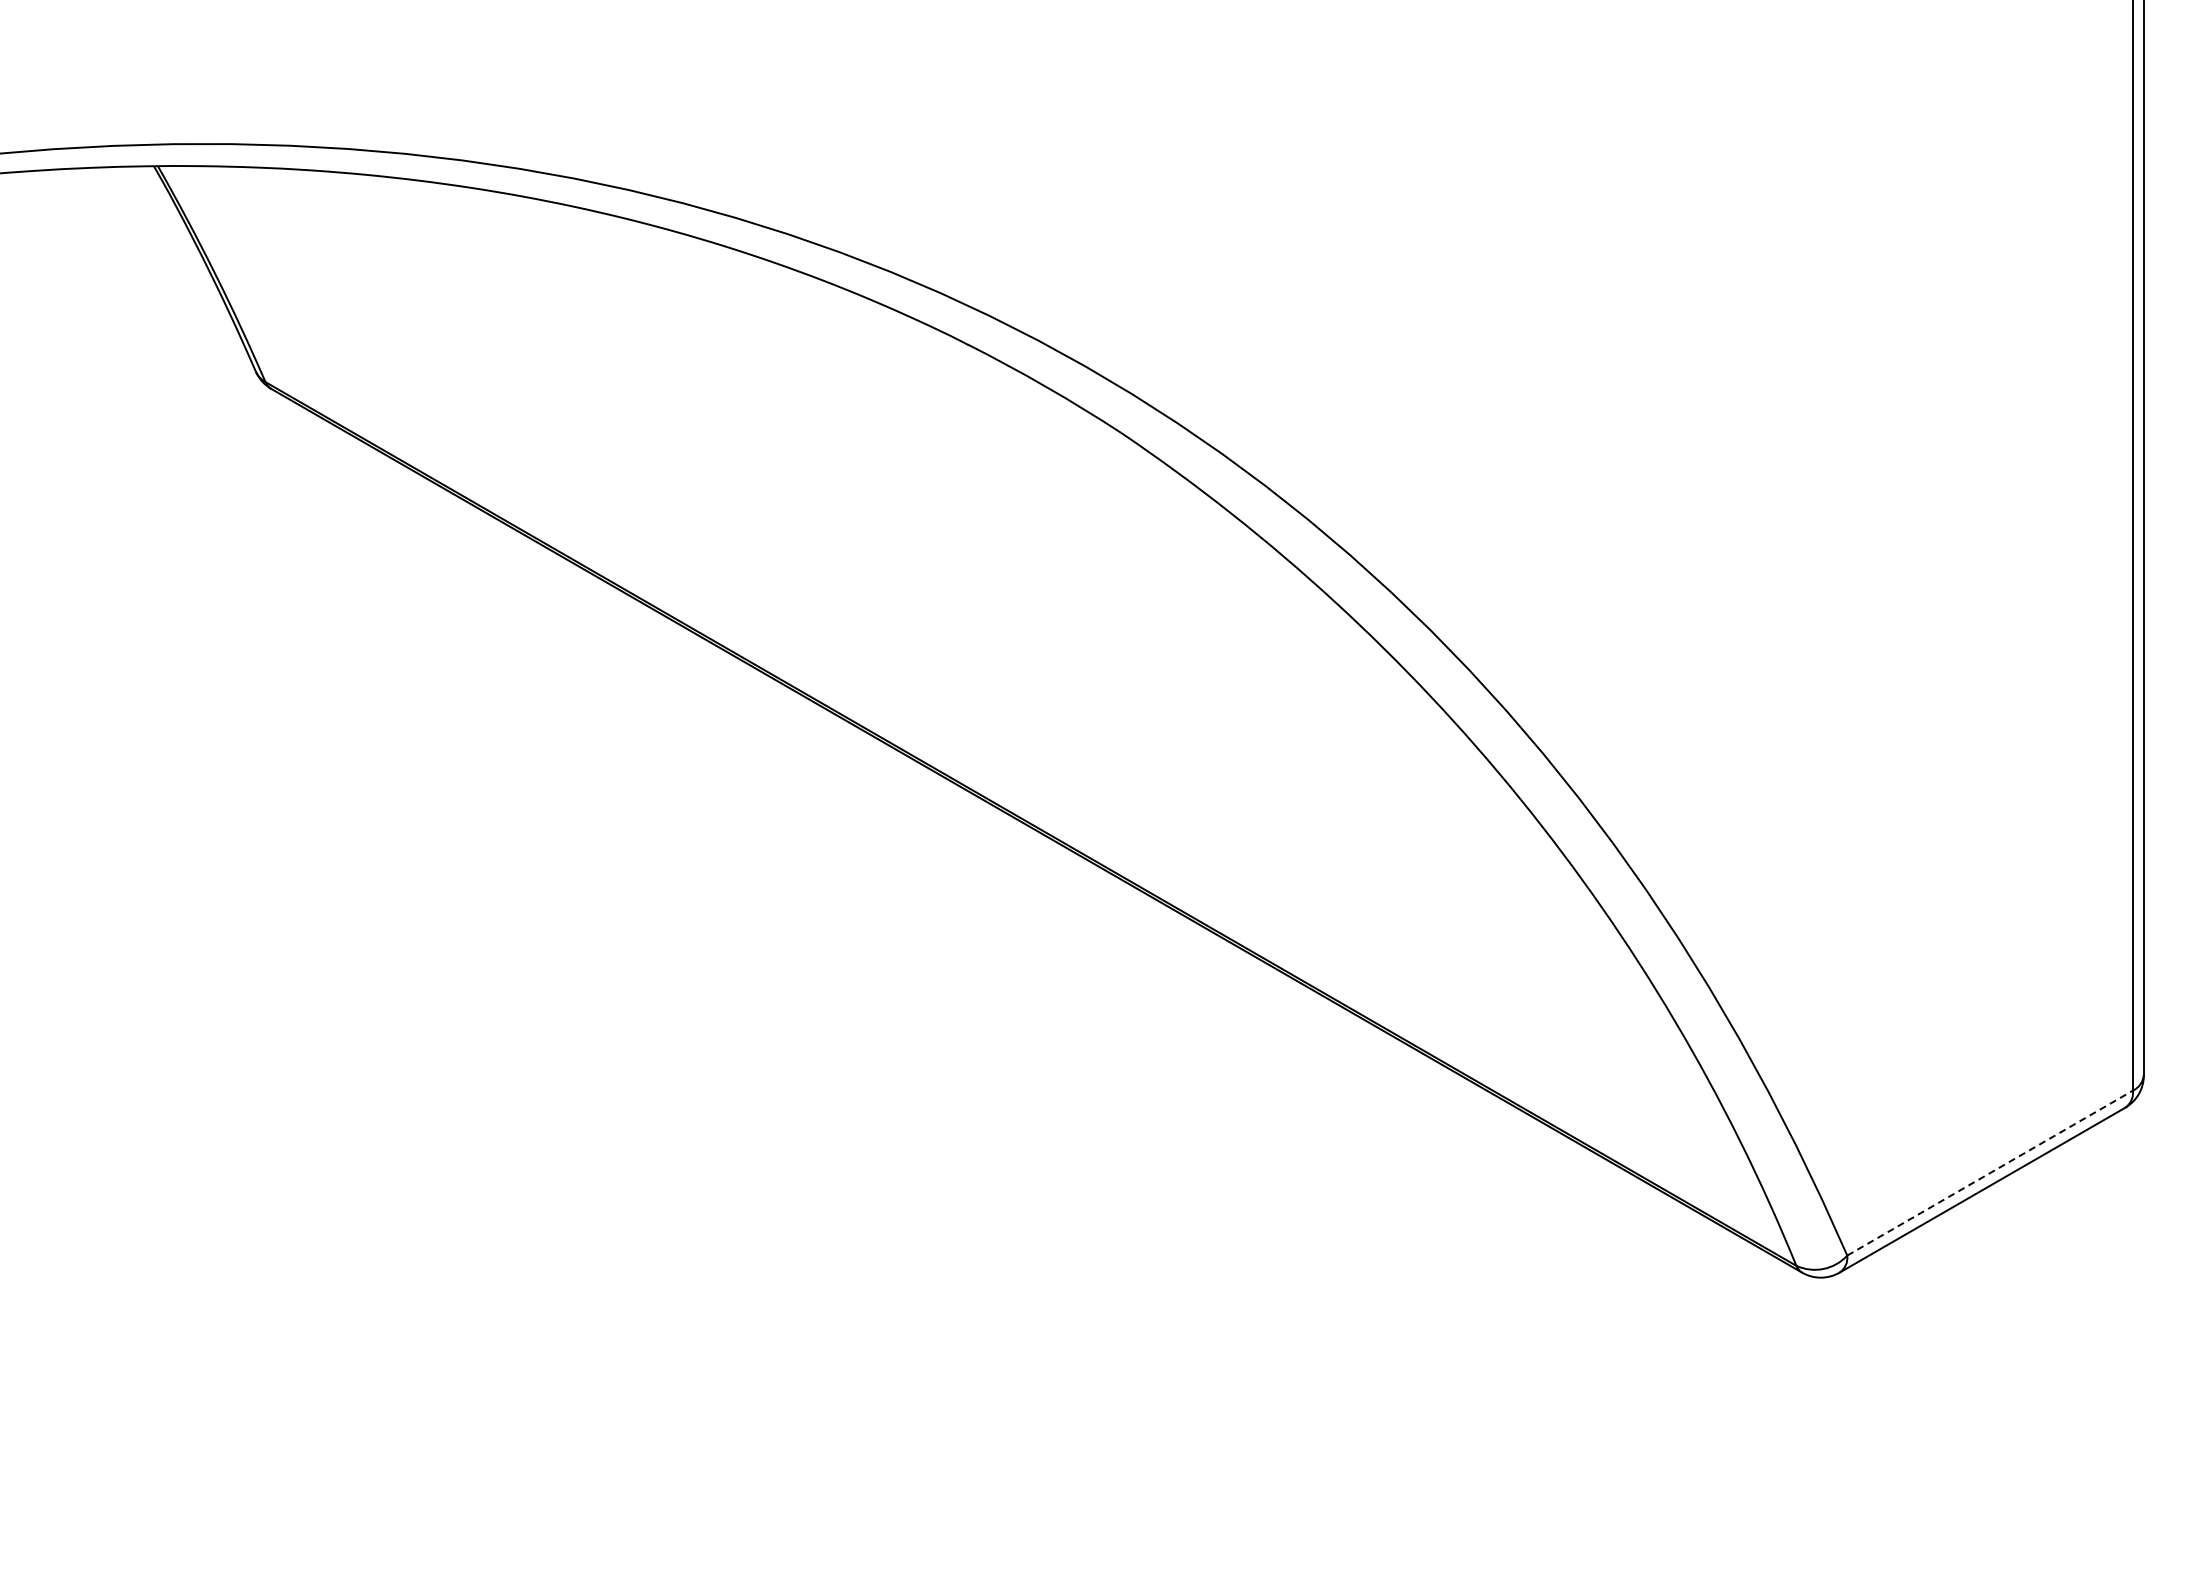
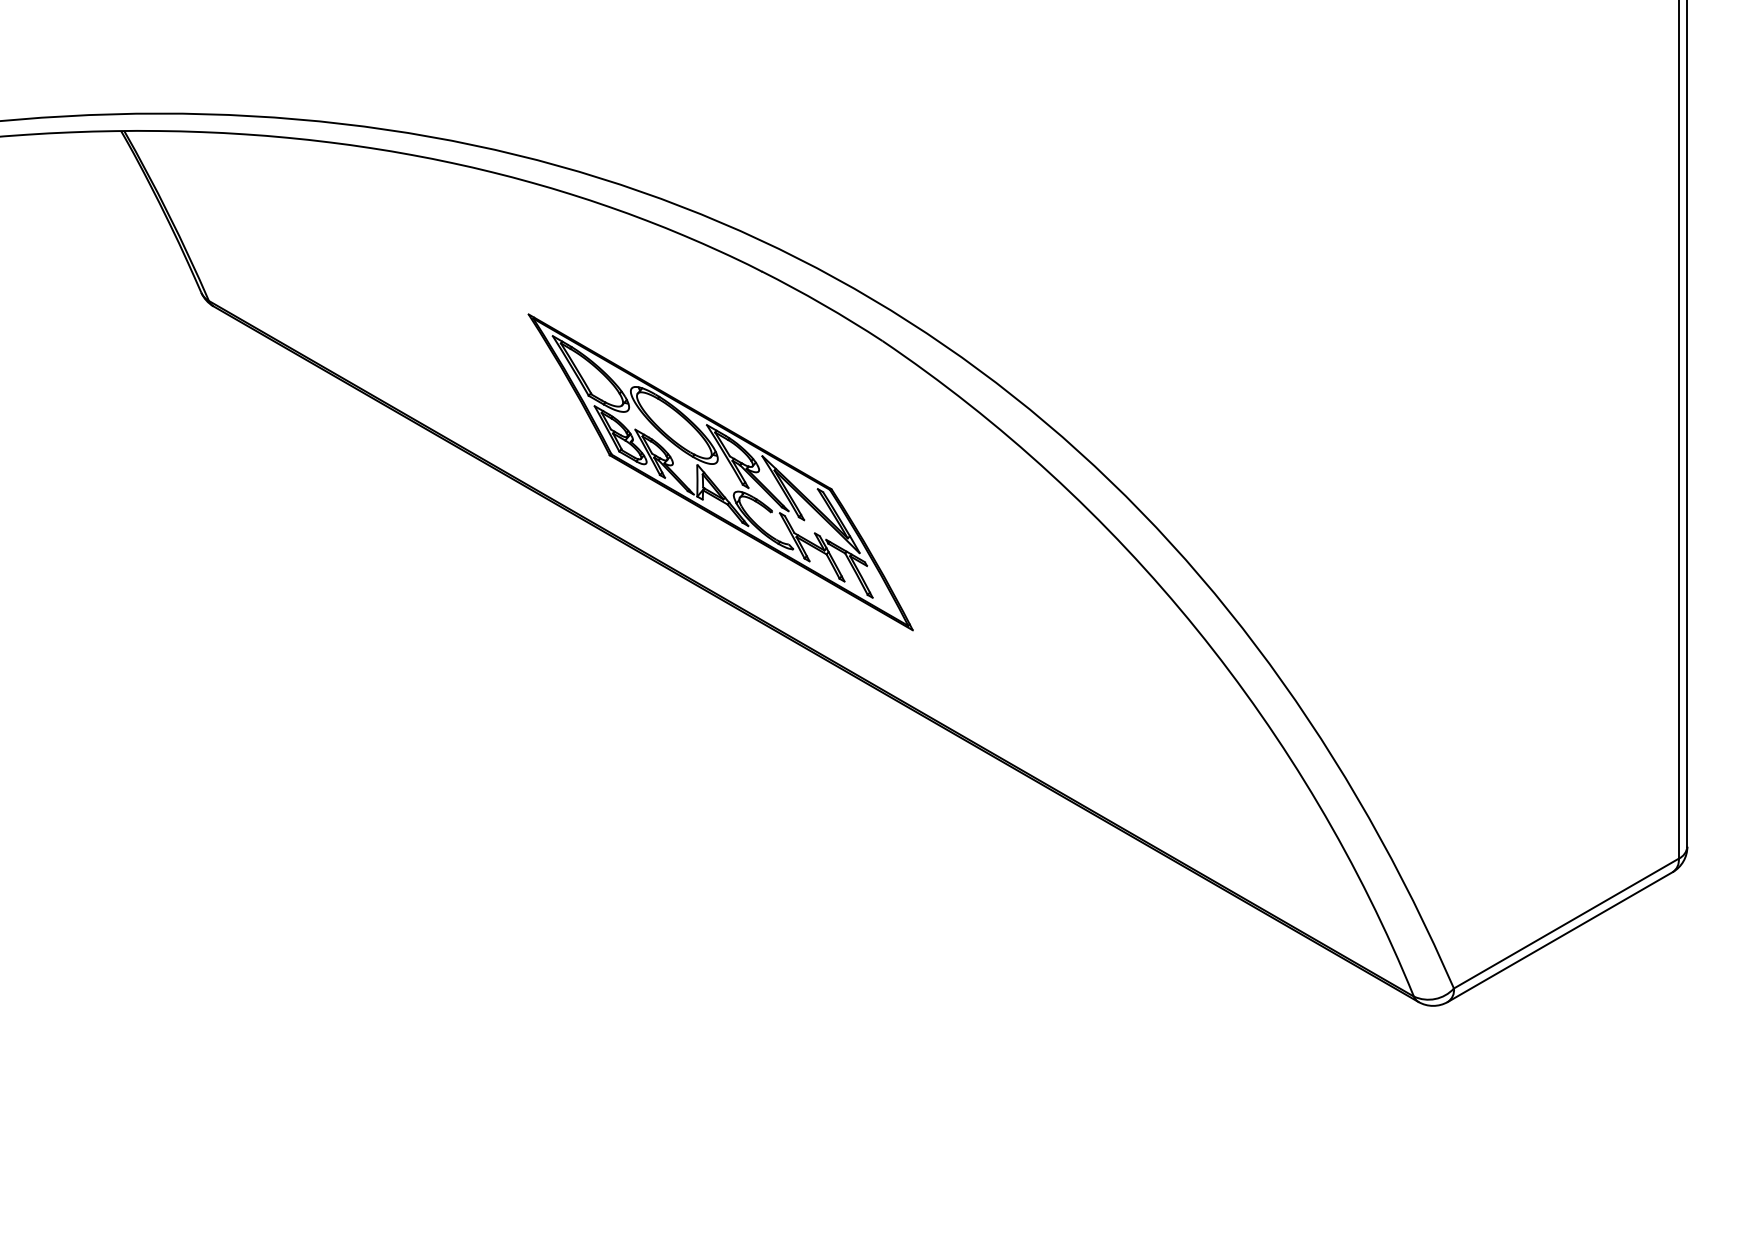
part: (915, 599) -> (720, 472), added
line: (1990, 1173) -> (1566, 923), dashed -> solid

